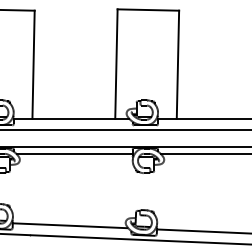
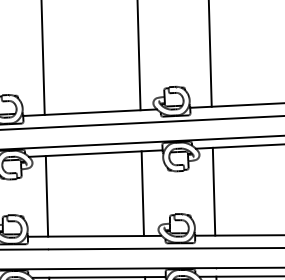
line: (30, 189) -> (46, 196), added
line: (113, 190) -> (142, 193), added
line: (175, 192) -> (214, 191), added

